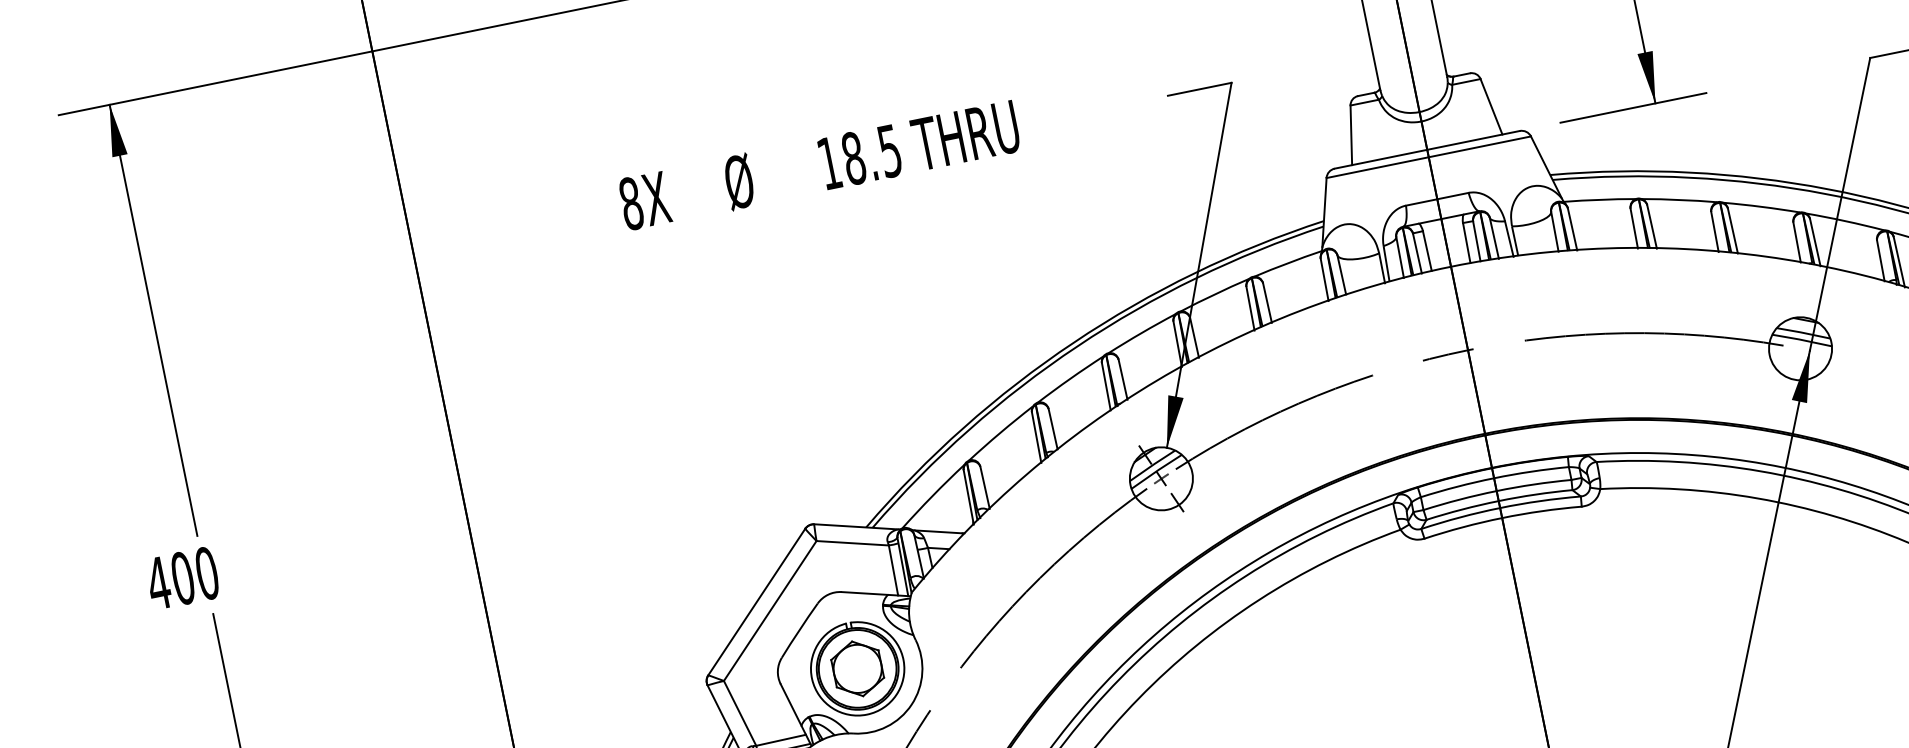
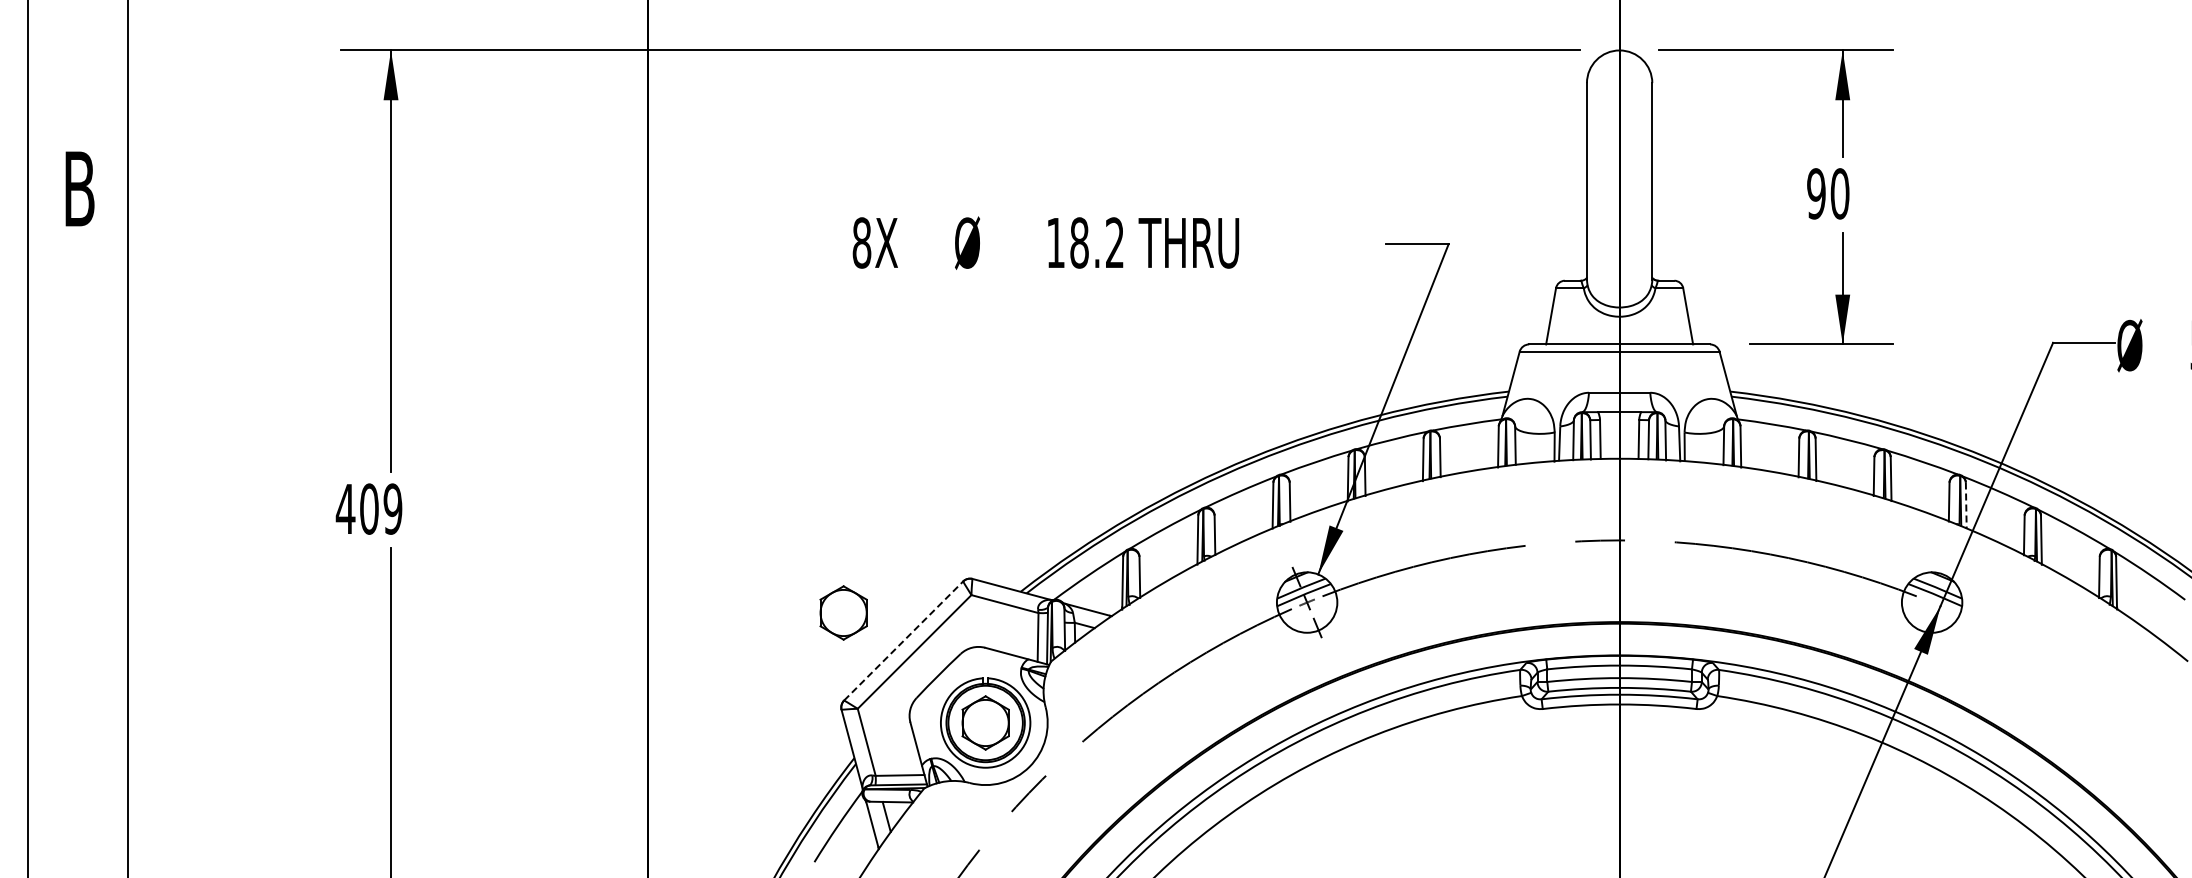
text: (889, 150) -> (1114, 242), 18.5 -> 18.2
line: (1815, 243) -> (1966, 506), solid -> dashed
text: (206, 572) -> (392, 508), 400 -> 409
part: (689, 585) -> (843, 612), added
line: (757, 601) -> (904, 640), solid -> dashed

